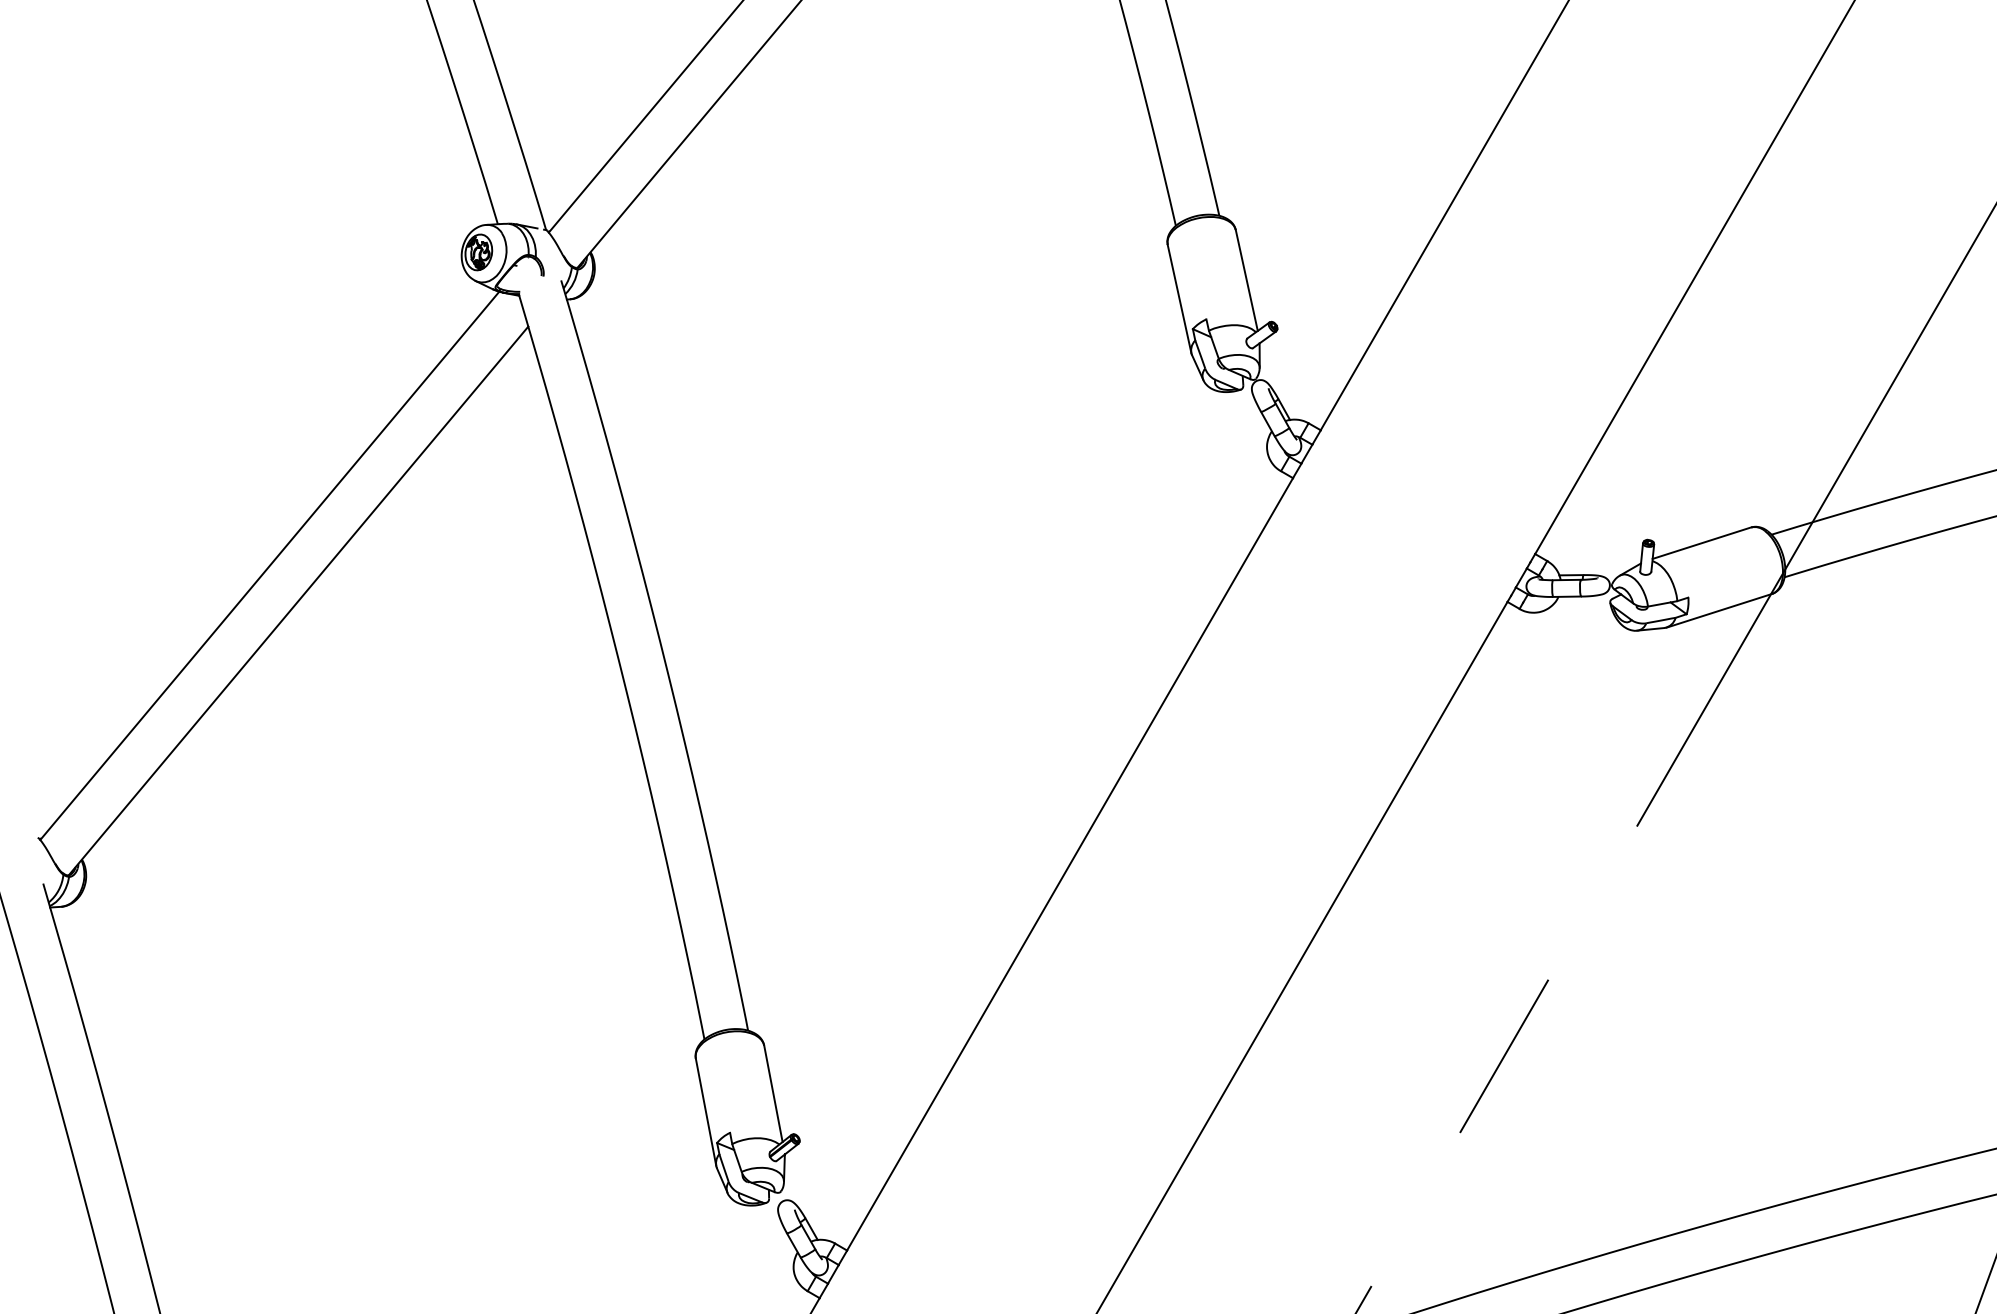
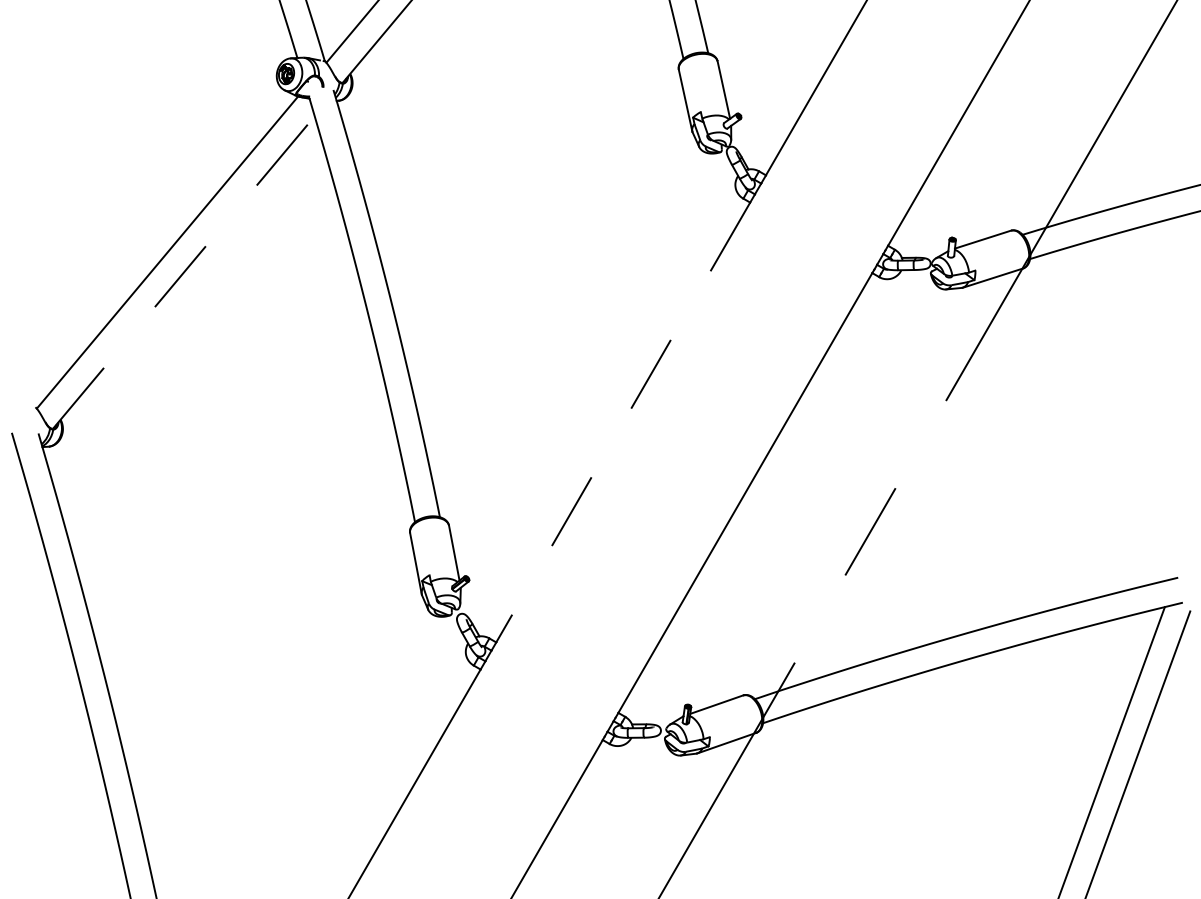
line: (297, 600) -> (183, 272), solid -> dashed
line: (1070, 864) -> (623, 422), solid -> dashed

